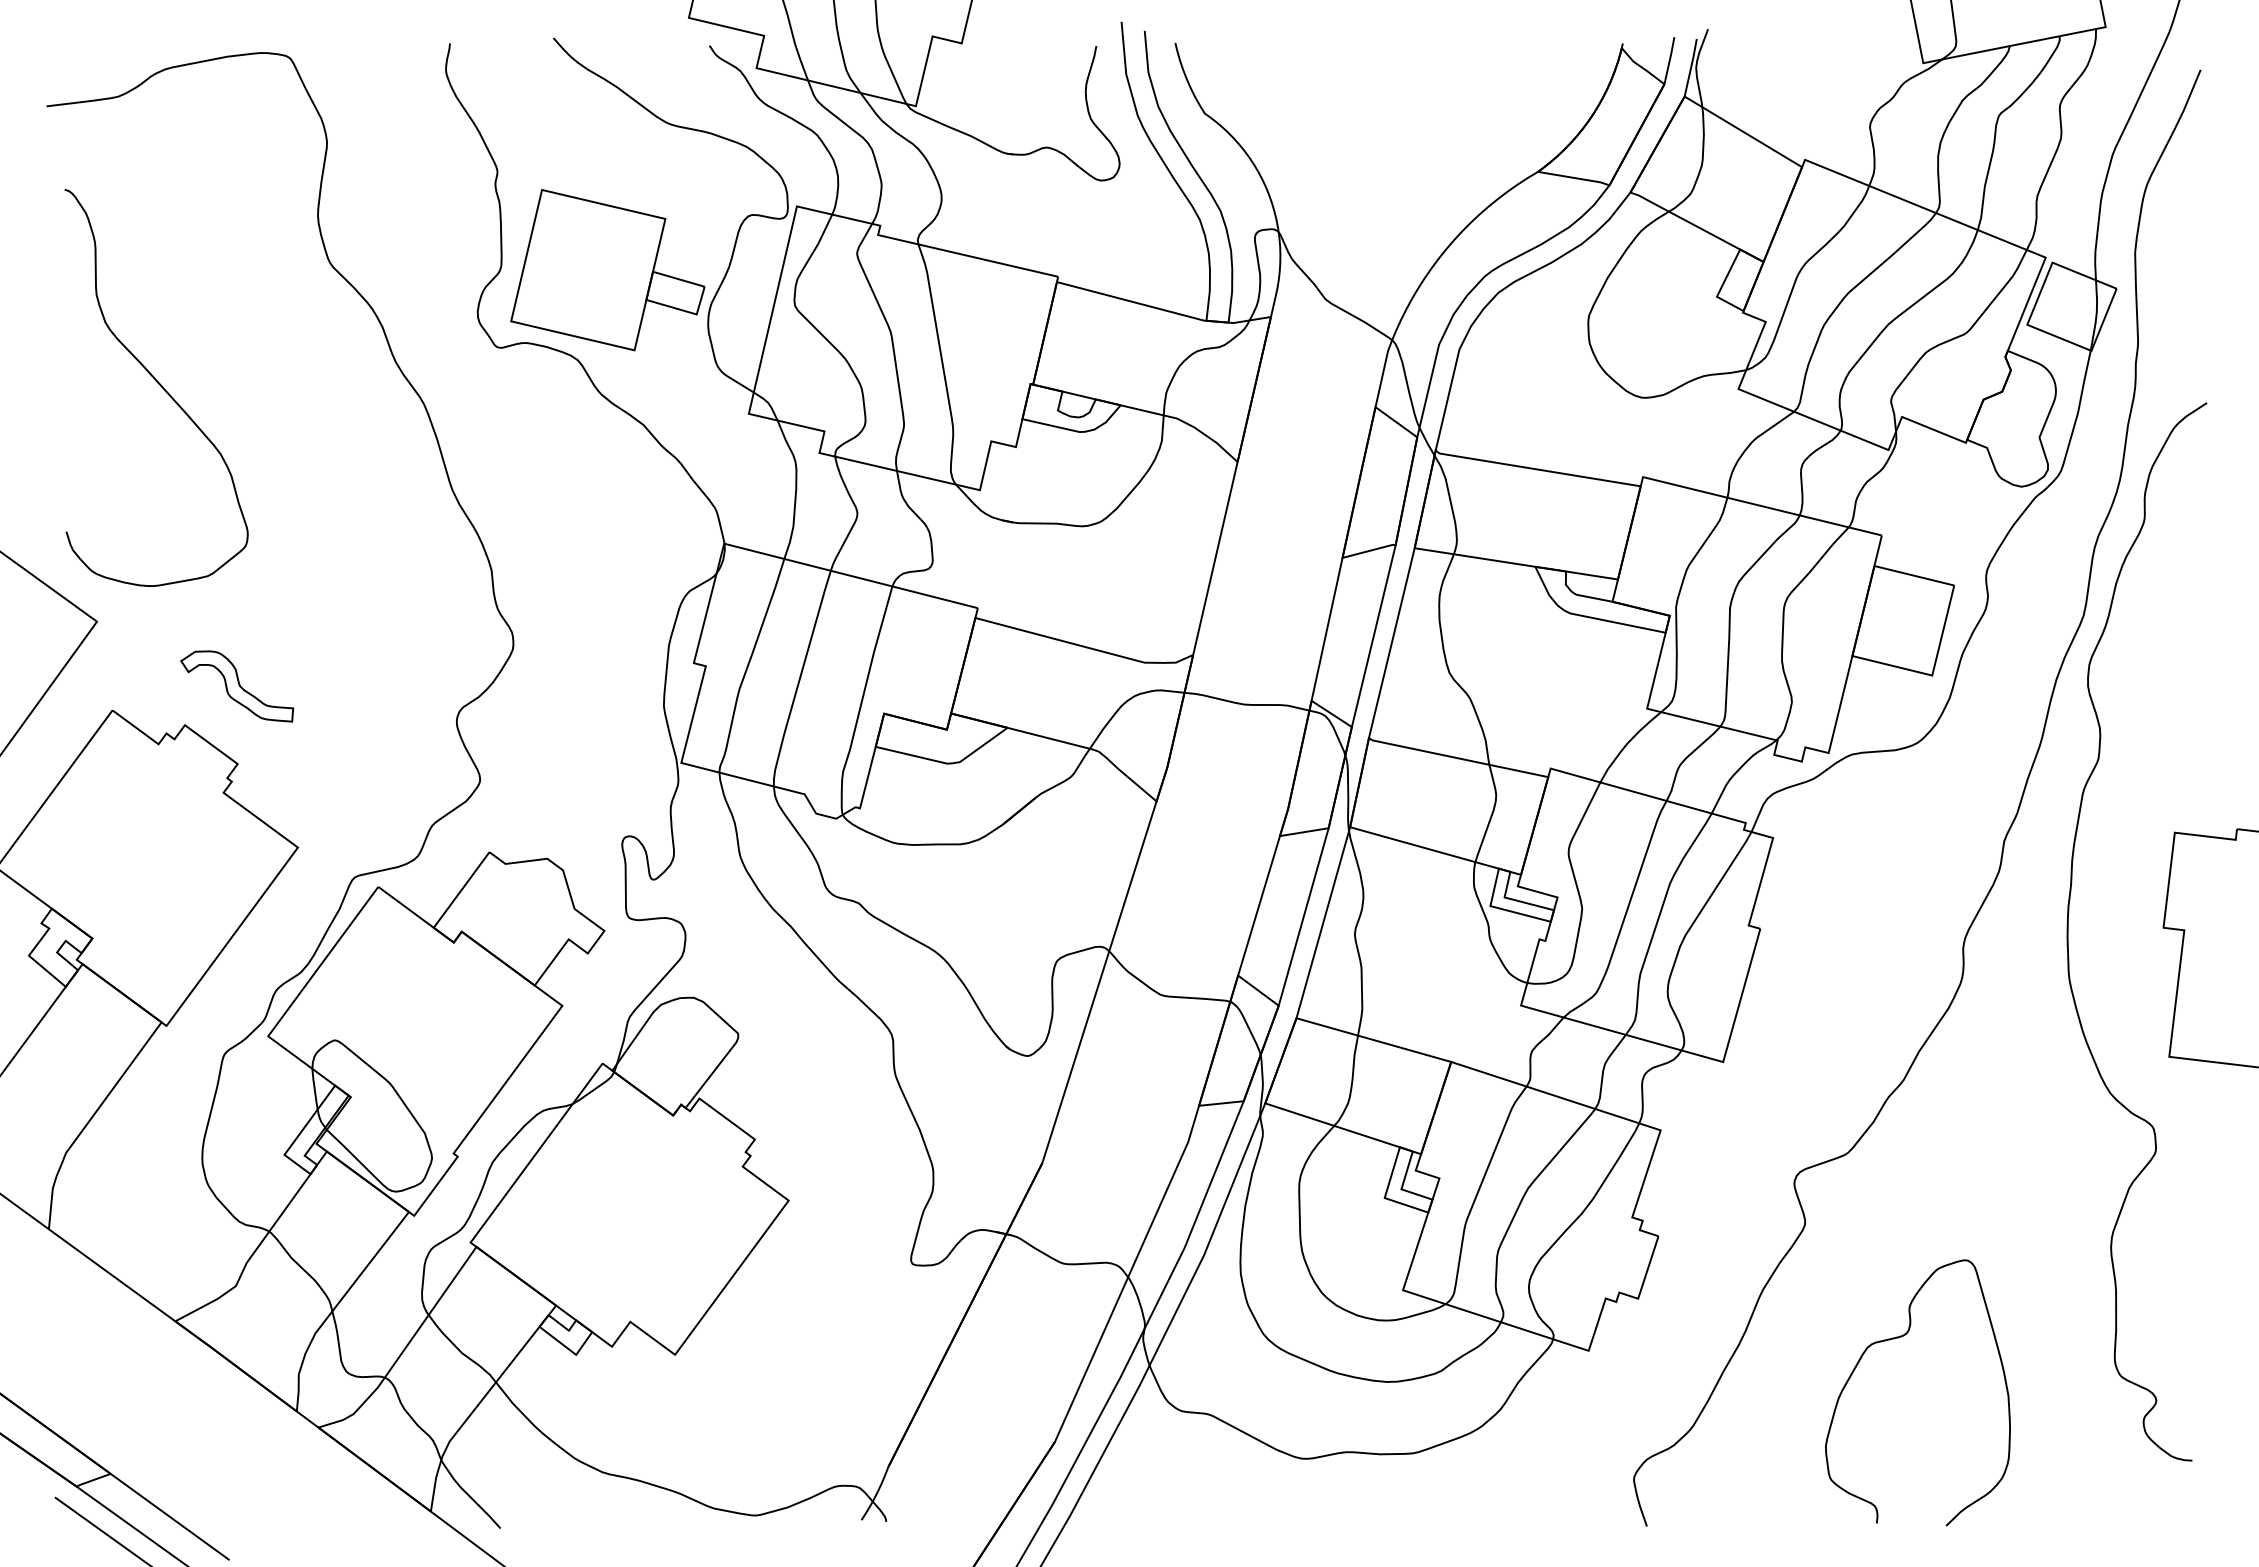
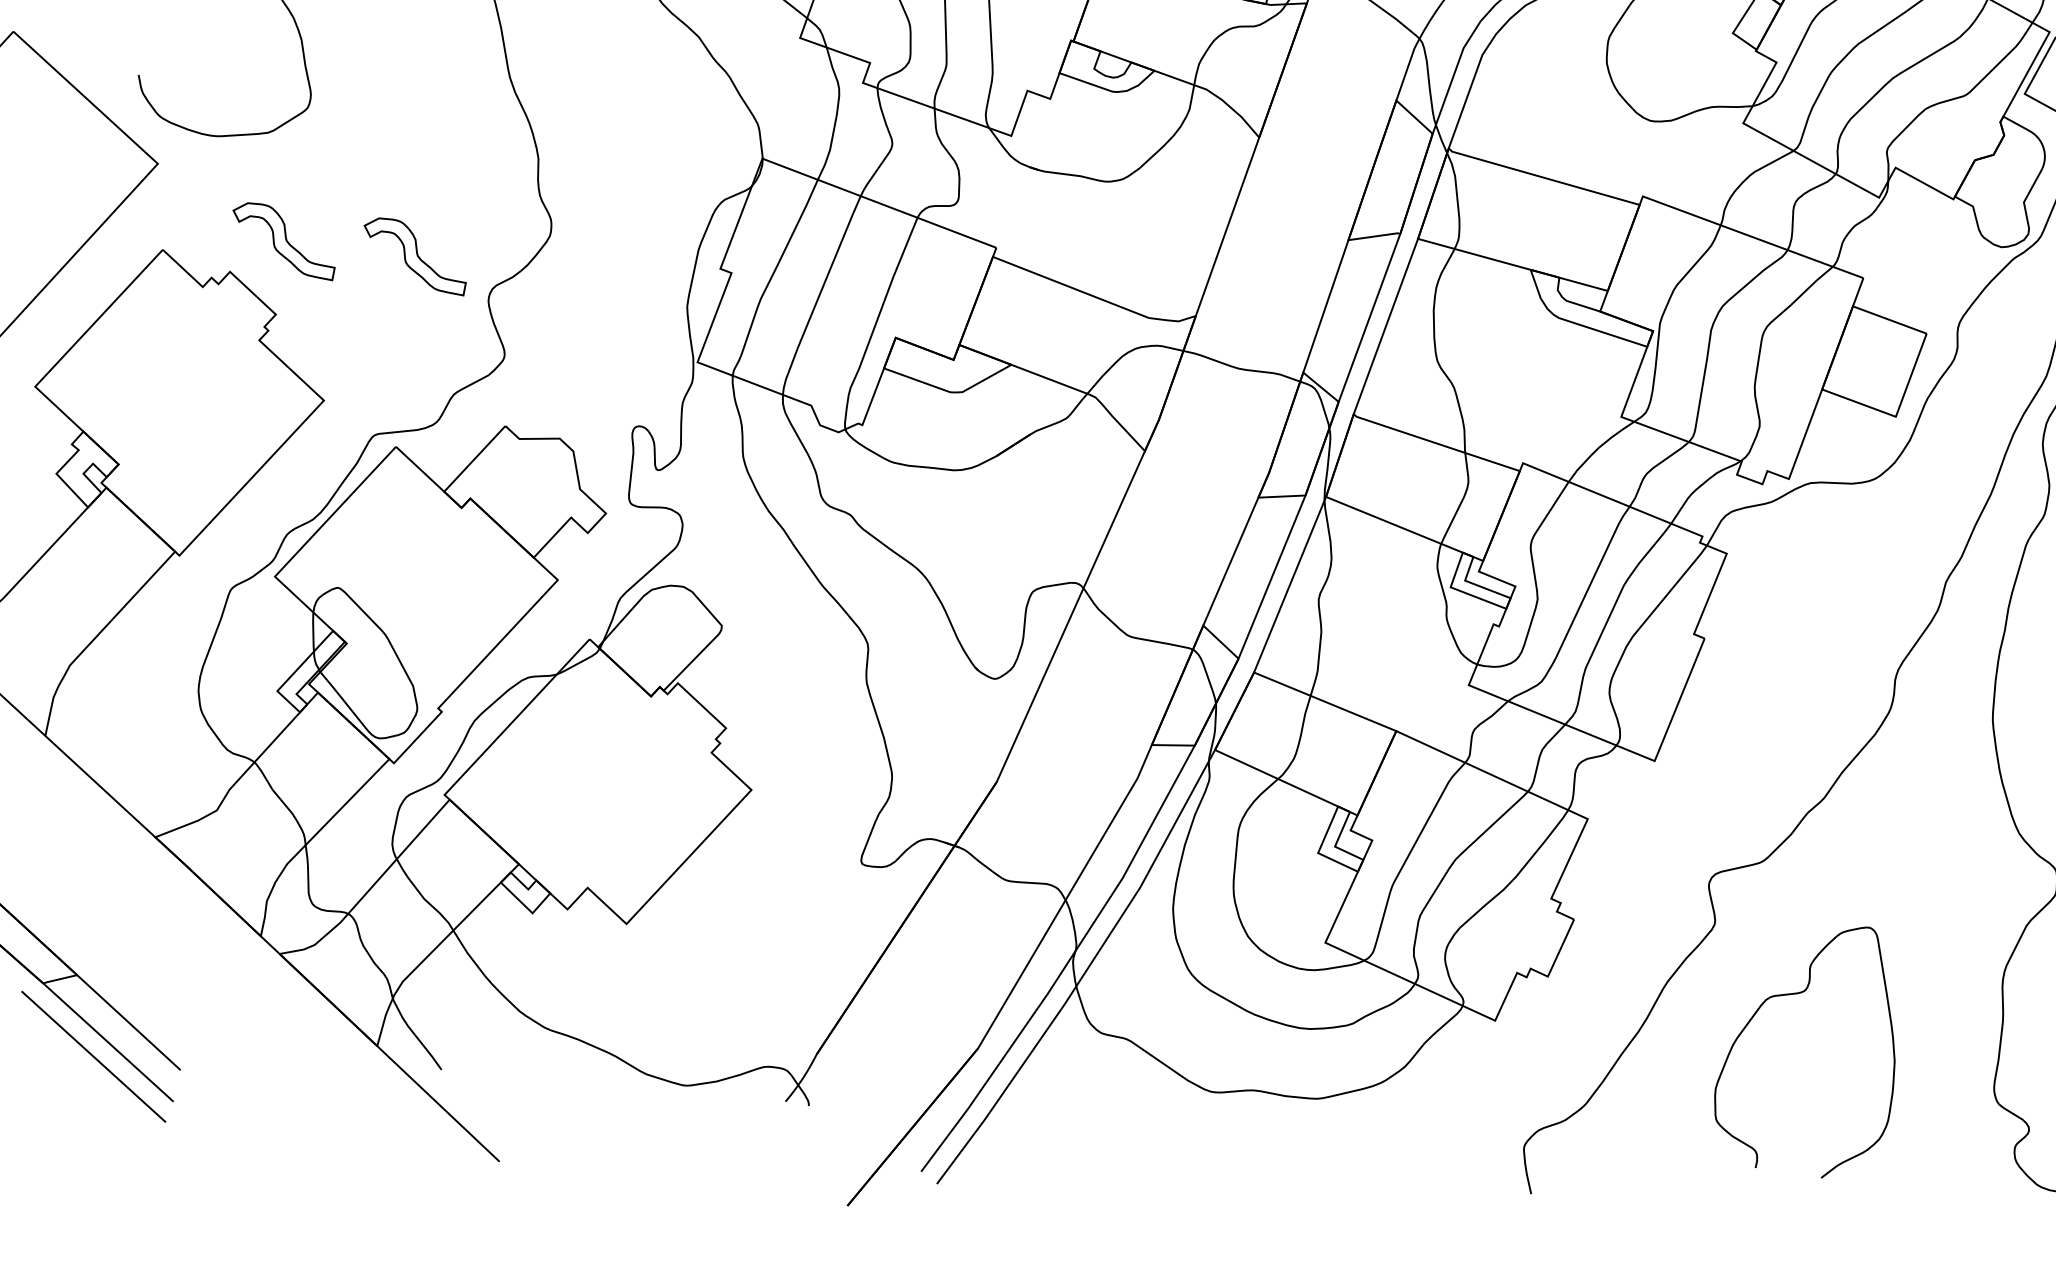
part: (375, 686) -> (415, 256), added
curve: (1898, 1338) -> (1796, 994), moved

